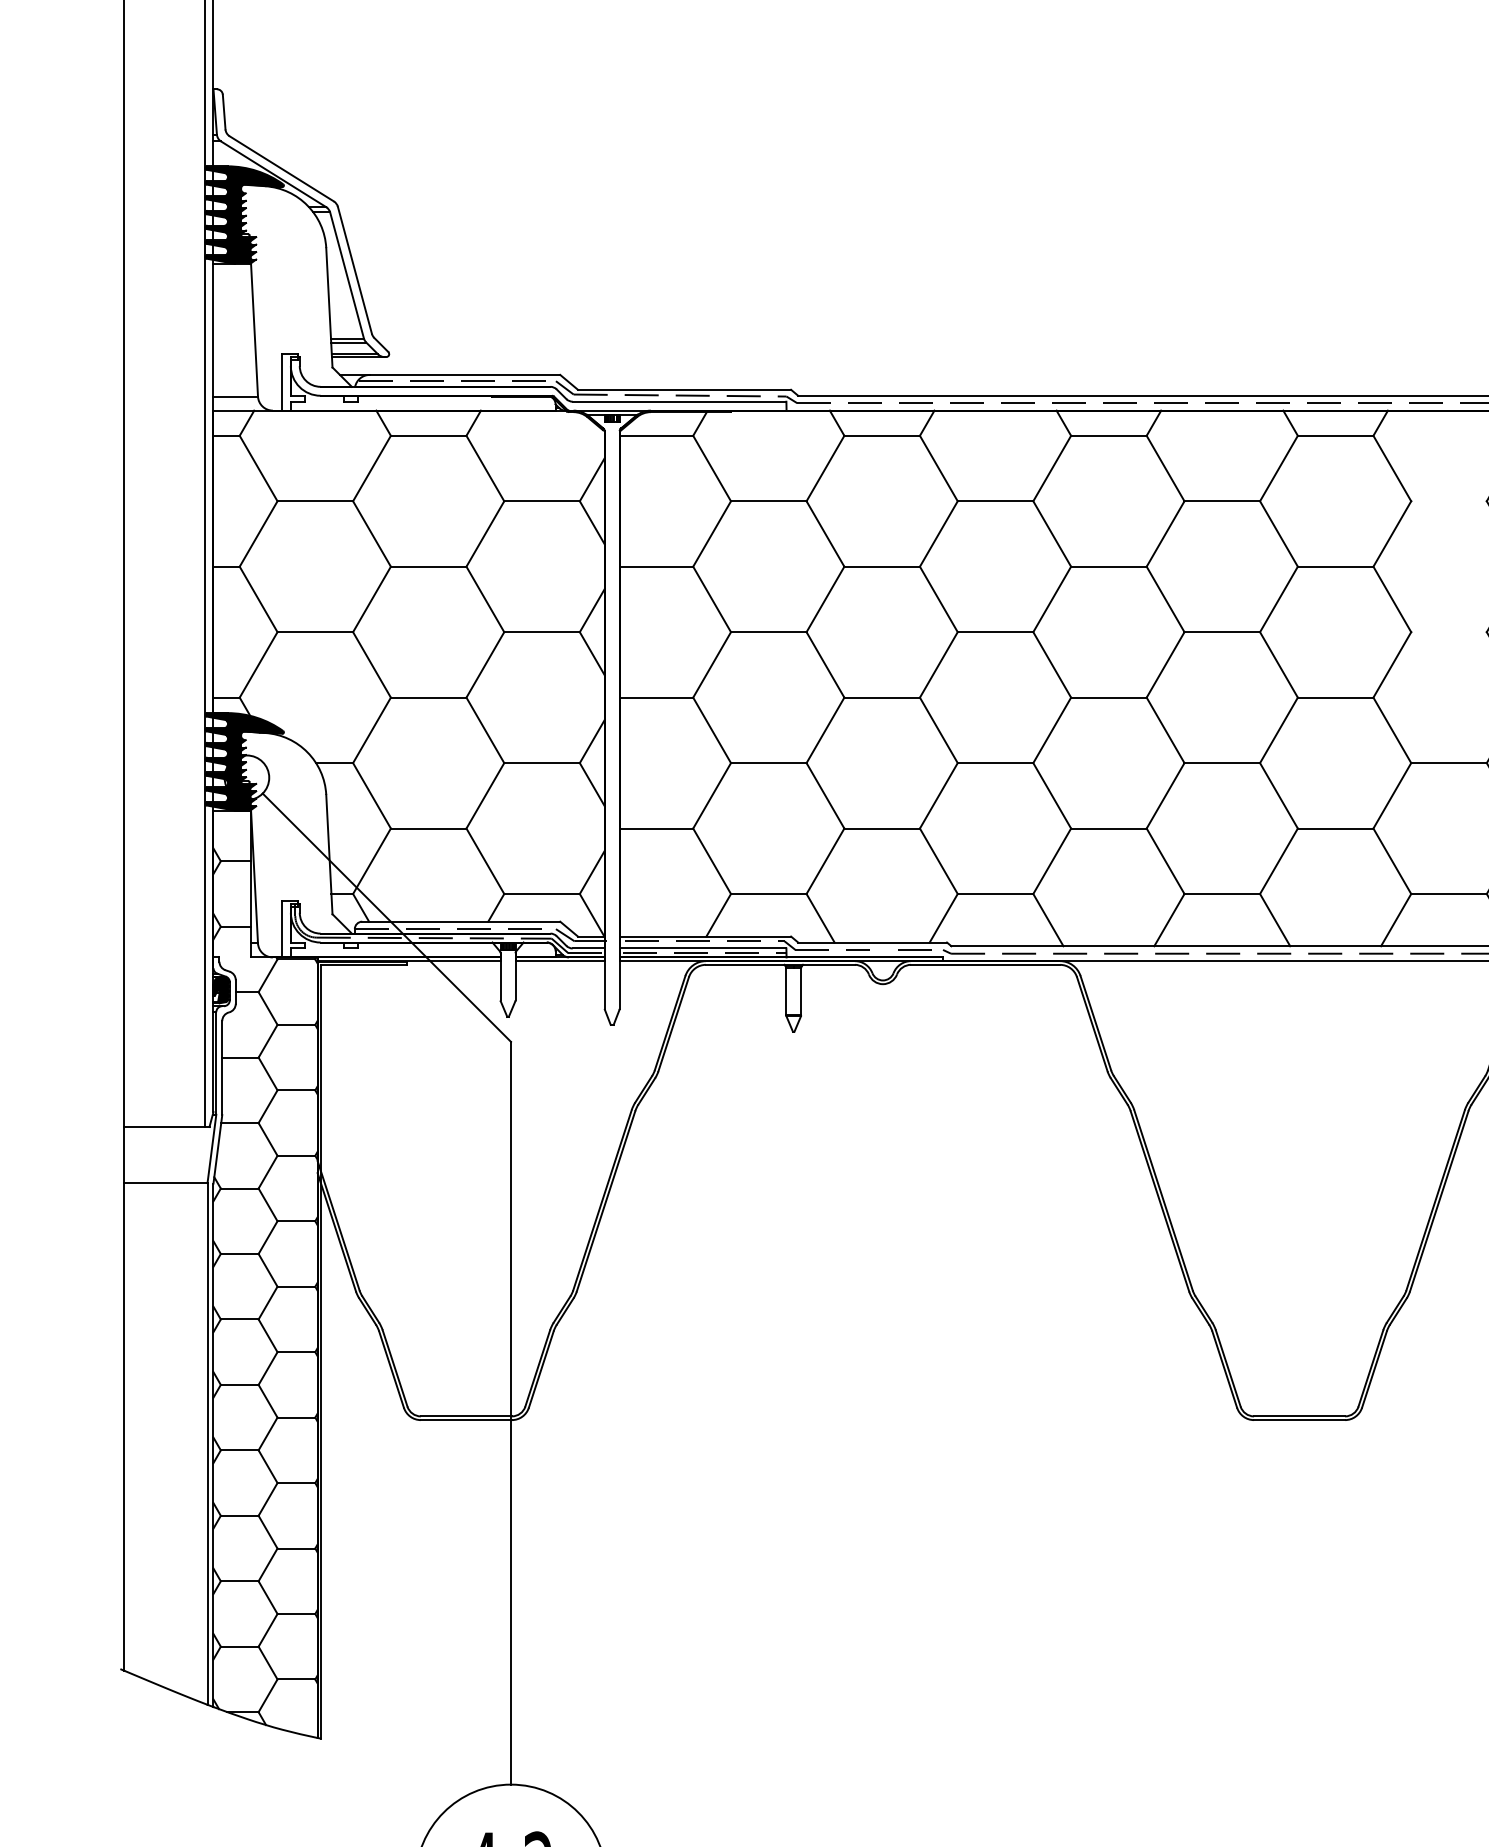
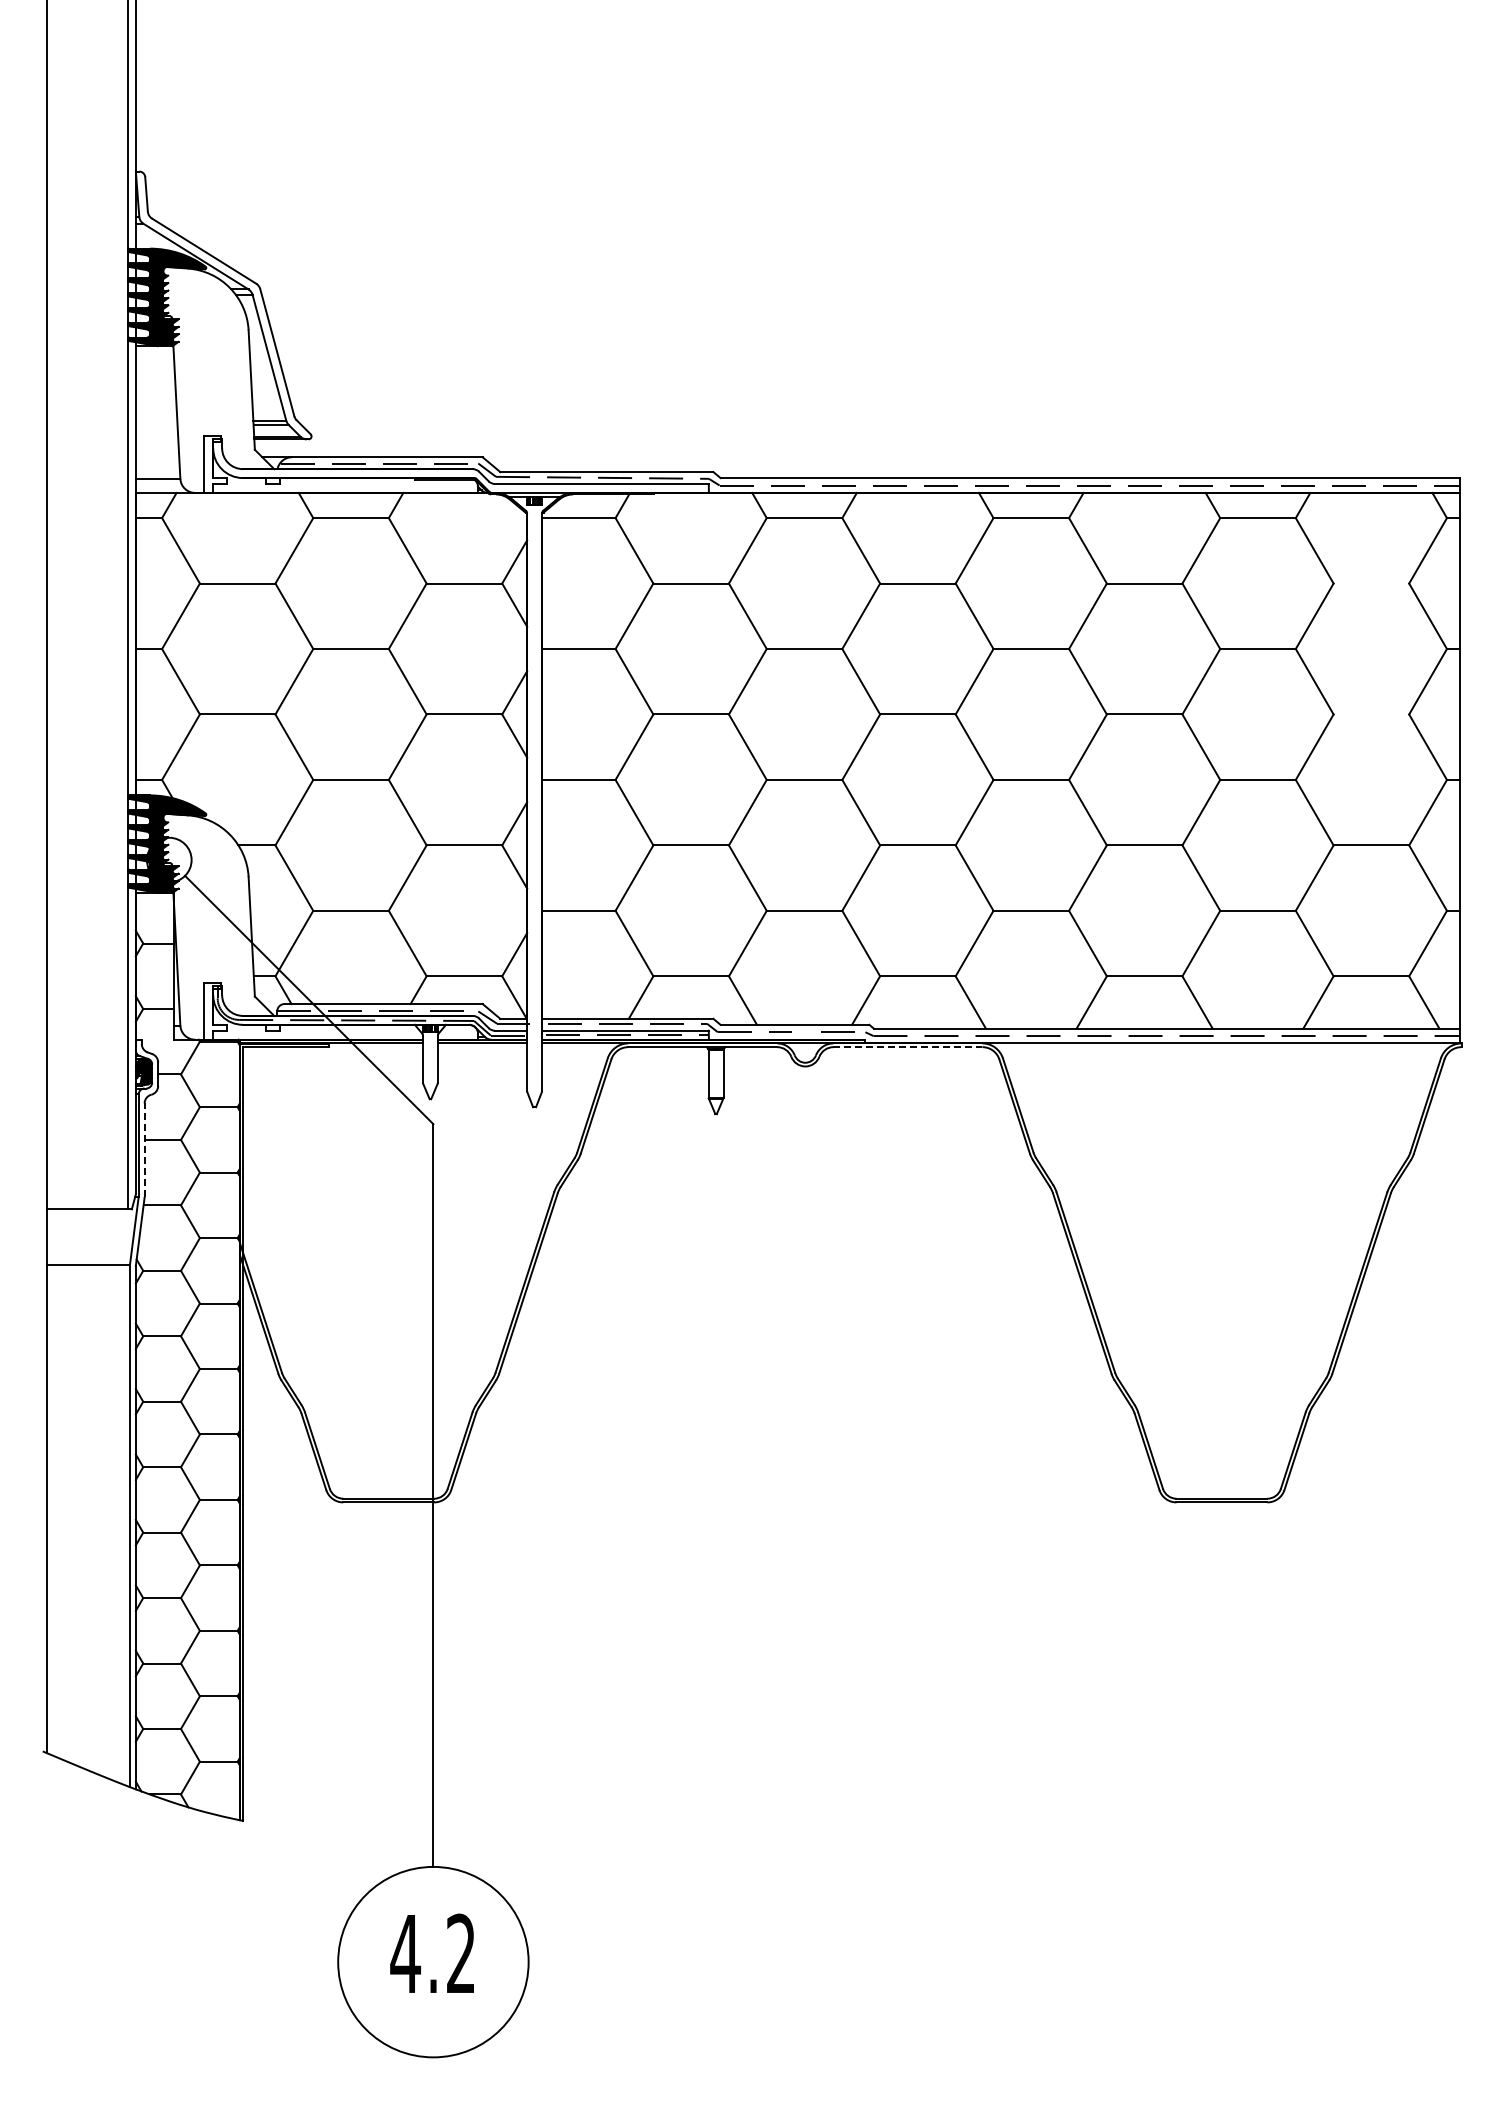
line: (986, 965) -> (908, 1047), solid -> dashed
line: (222, 1067) -> (144, 1149), solid -> dashed

